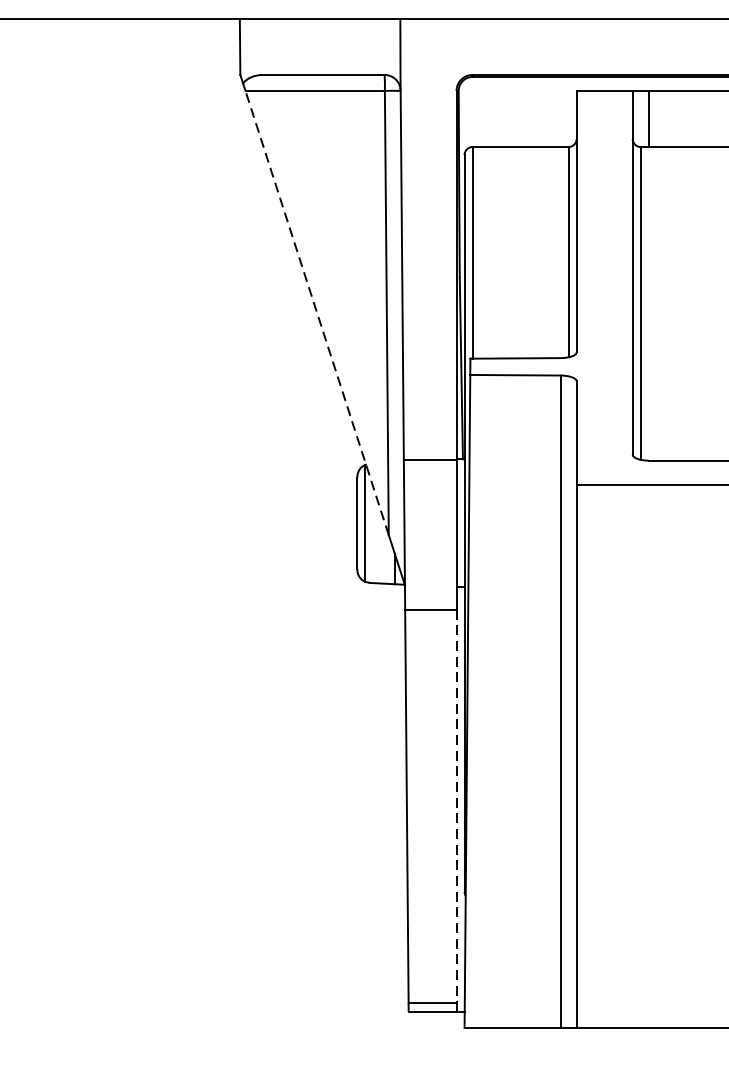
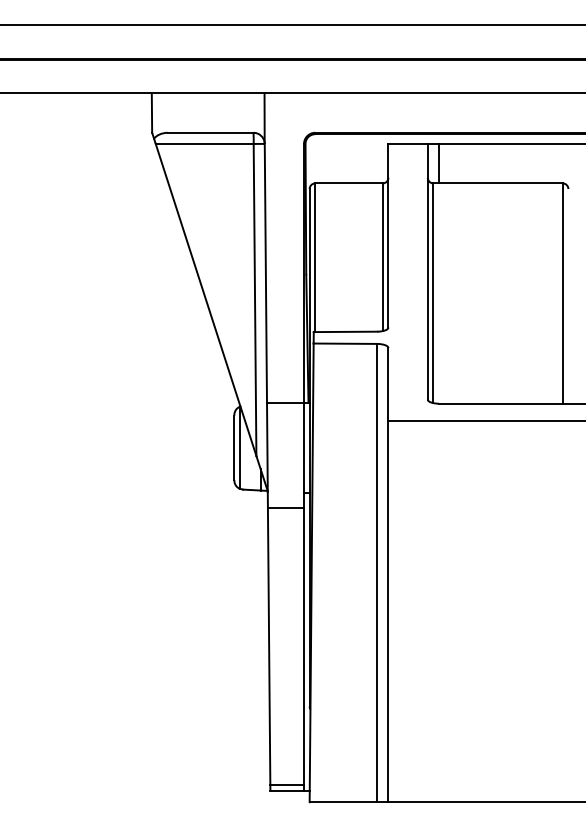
line: (317, 312) -> (206, 299), dashed -> solid
line: (457, 807) -> (304, 647), dashed -> solid

